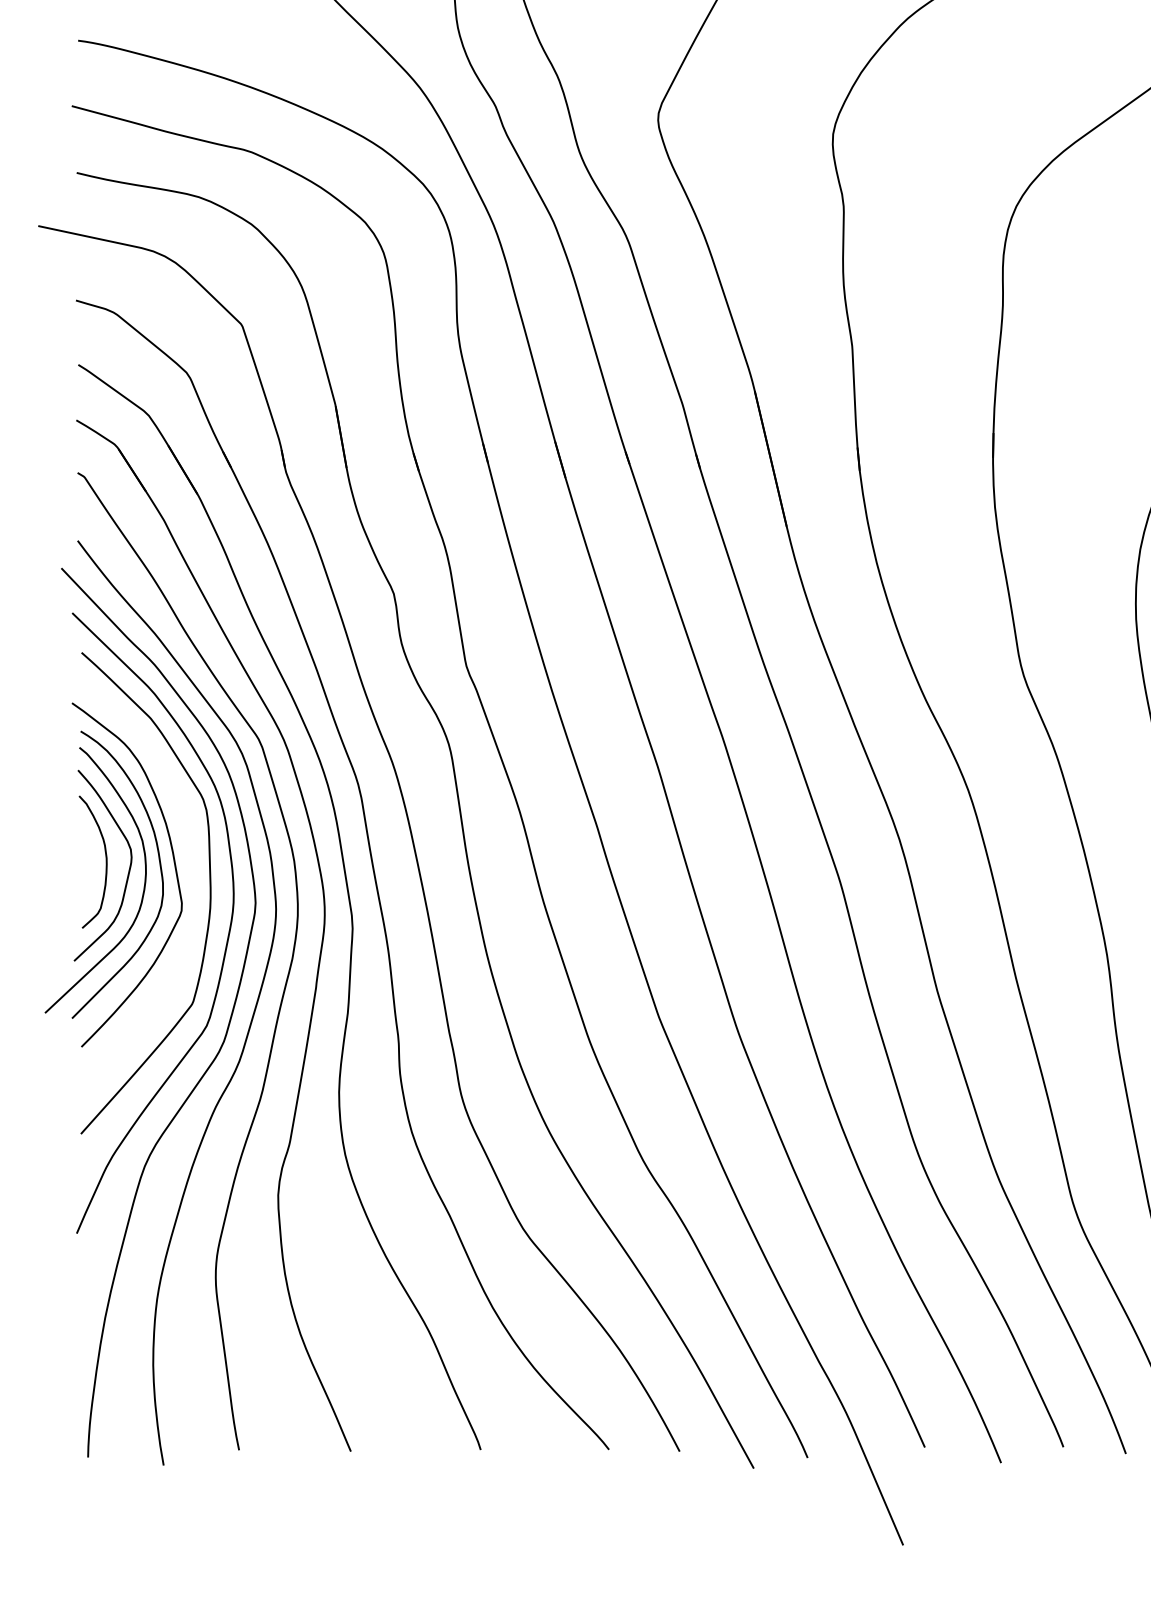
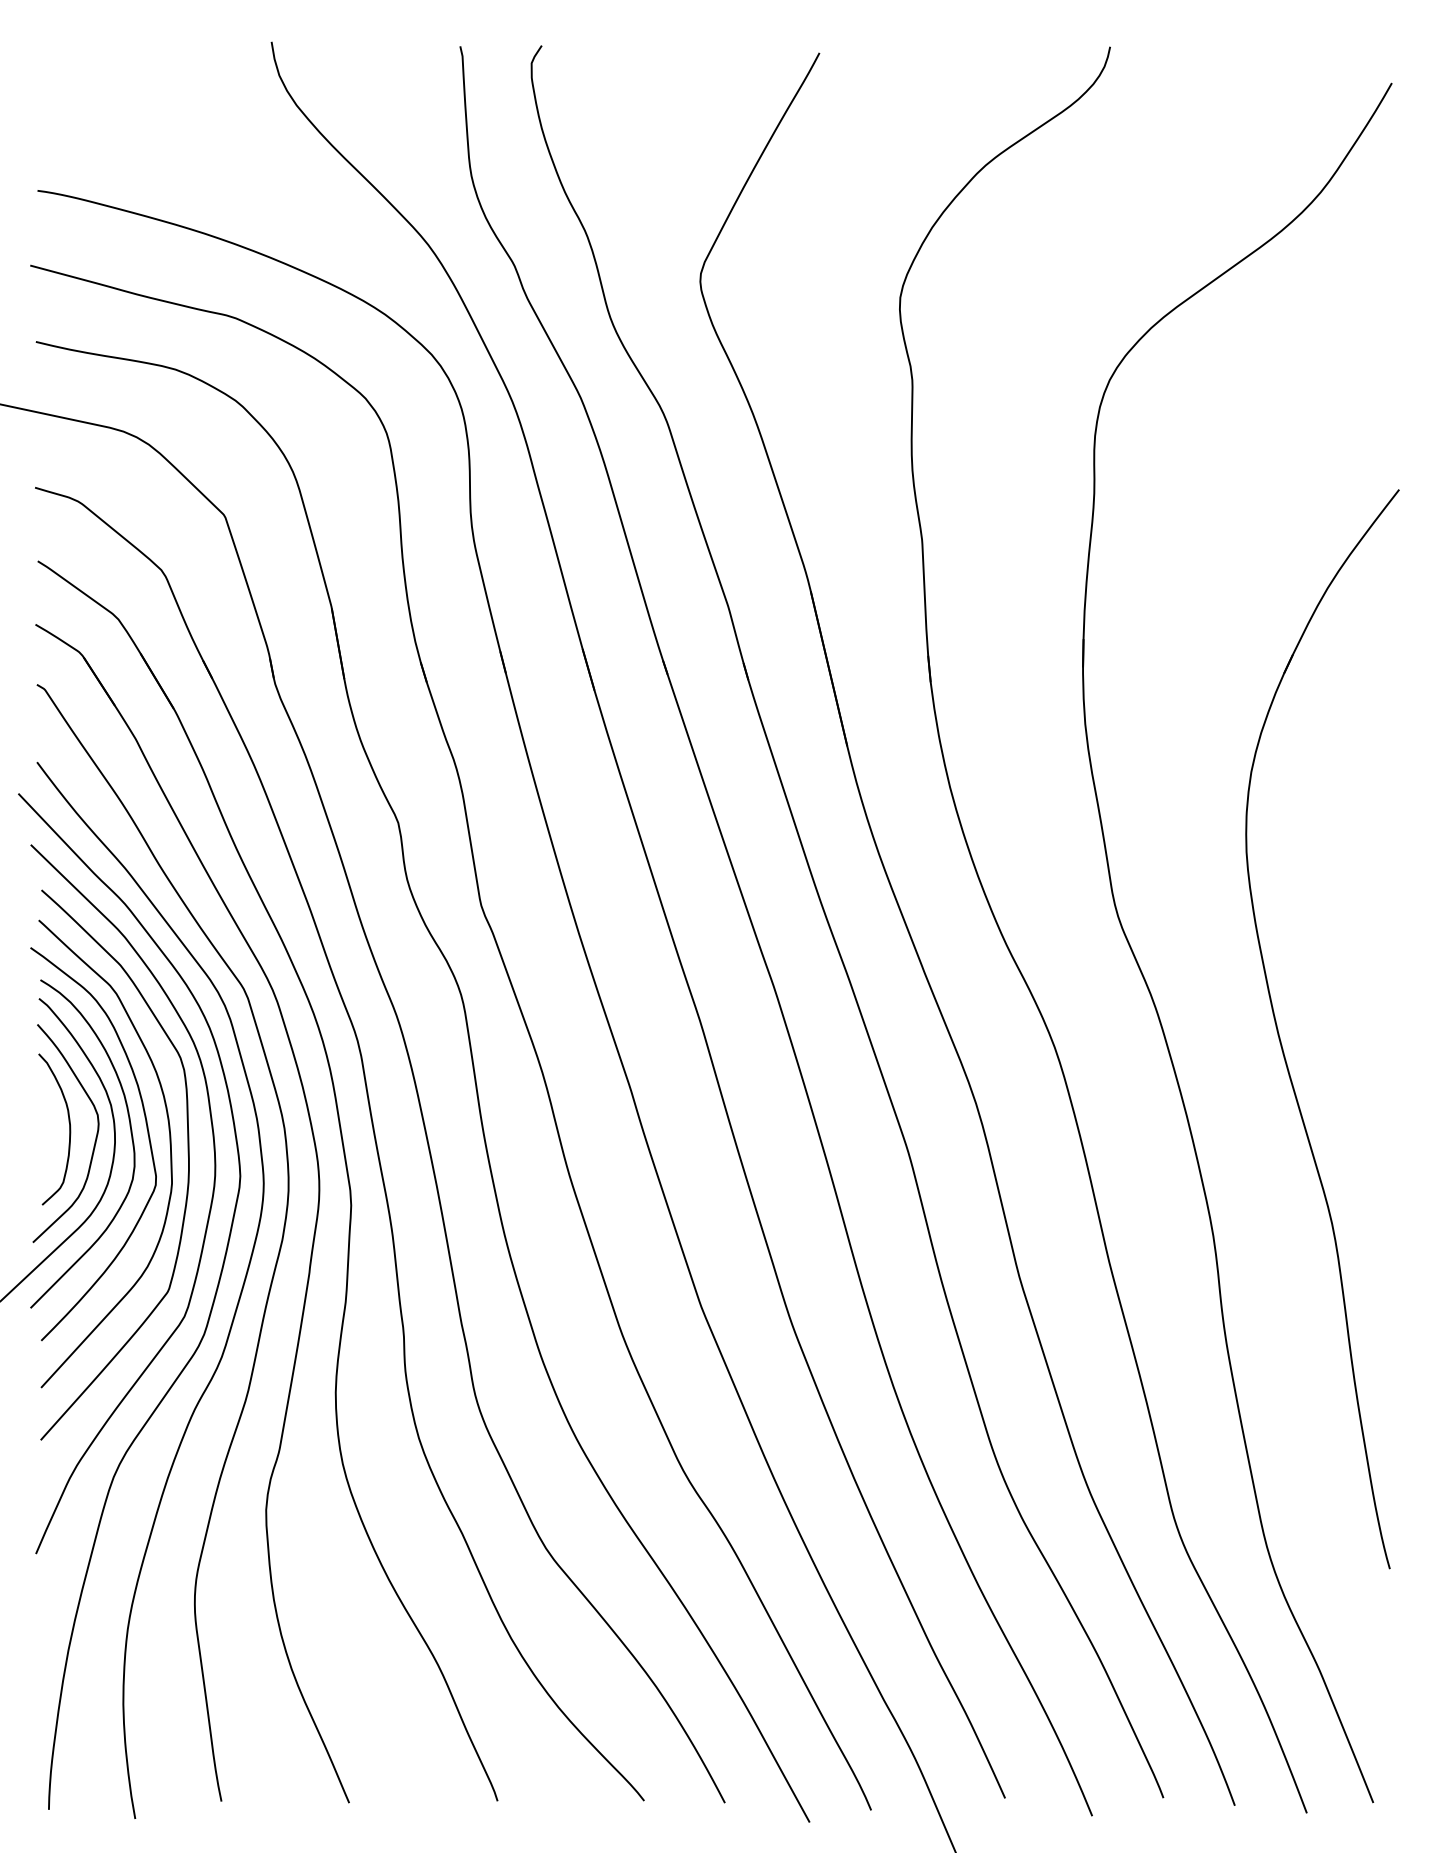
curve: (193, 875) -> (169, 1144), added

